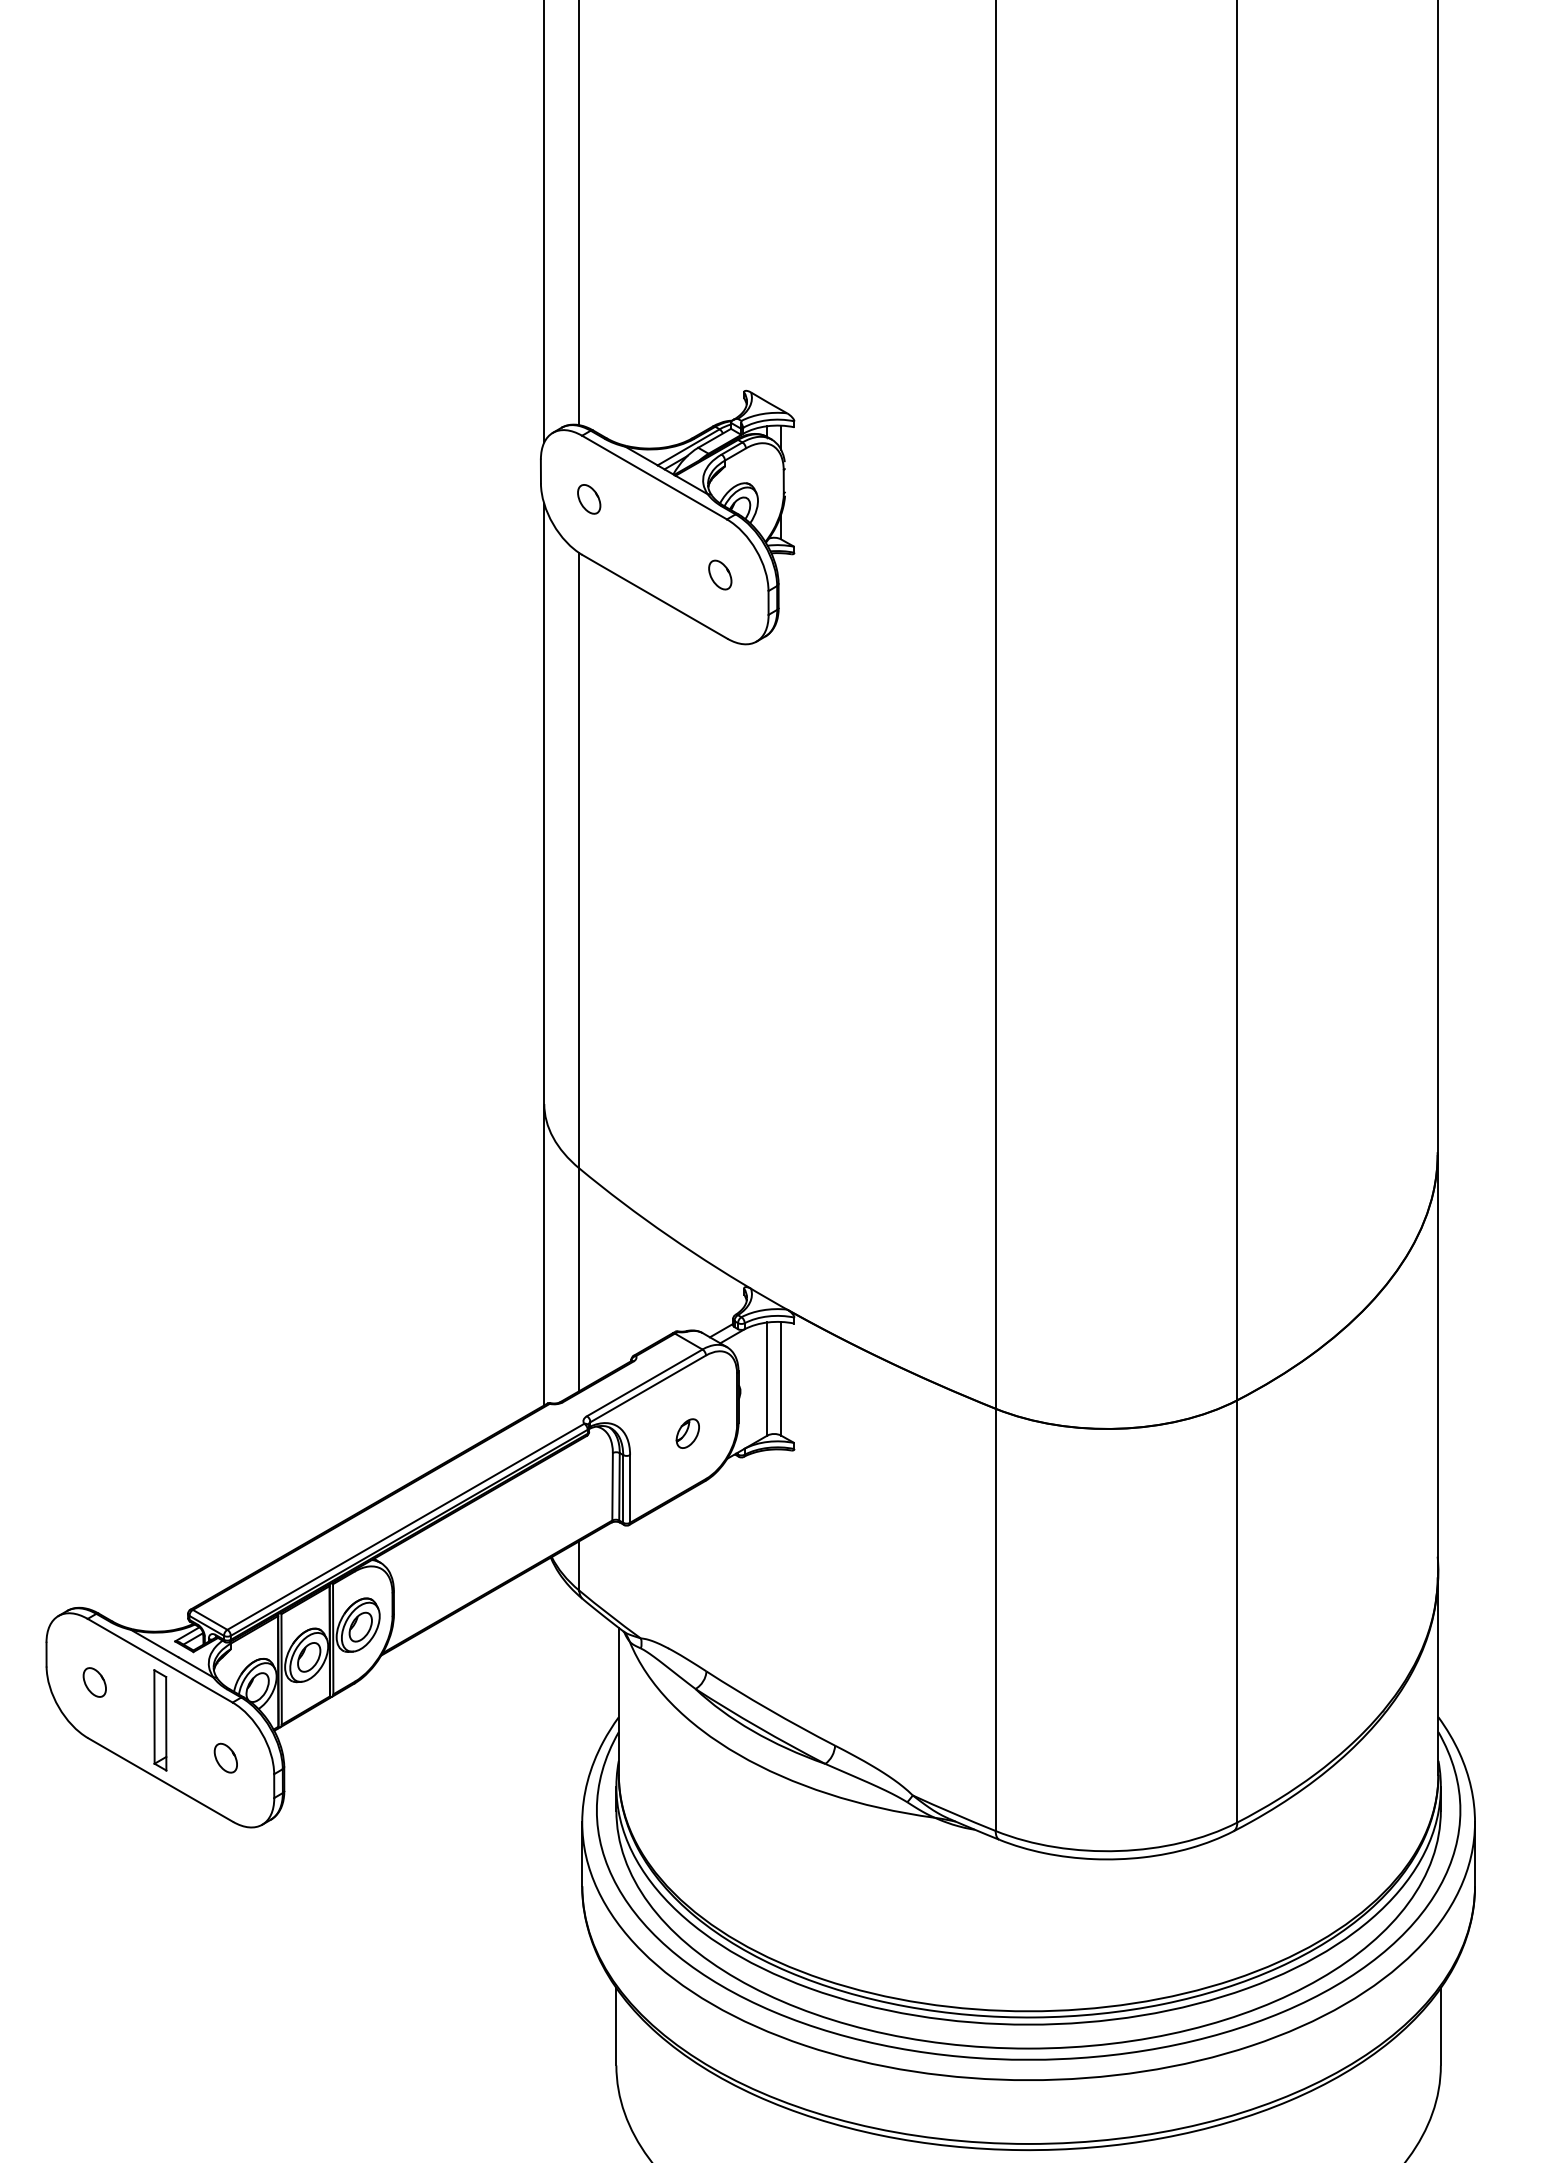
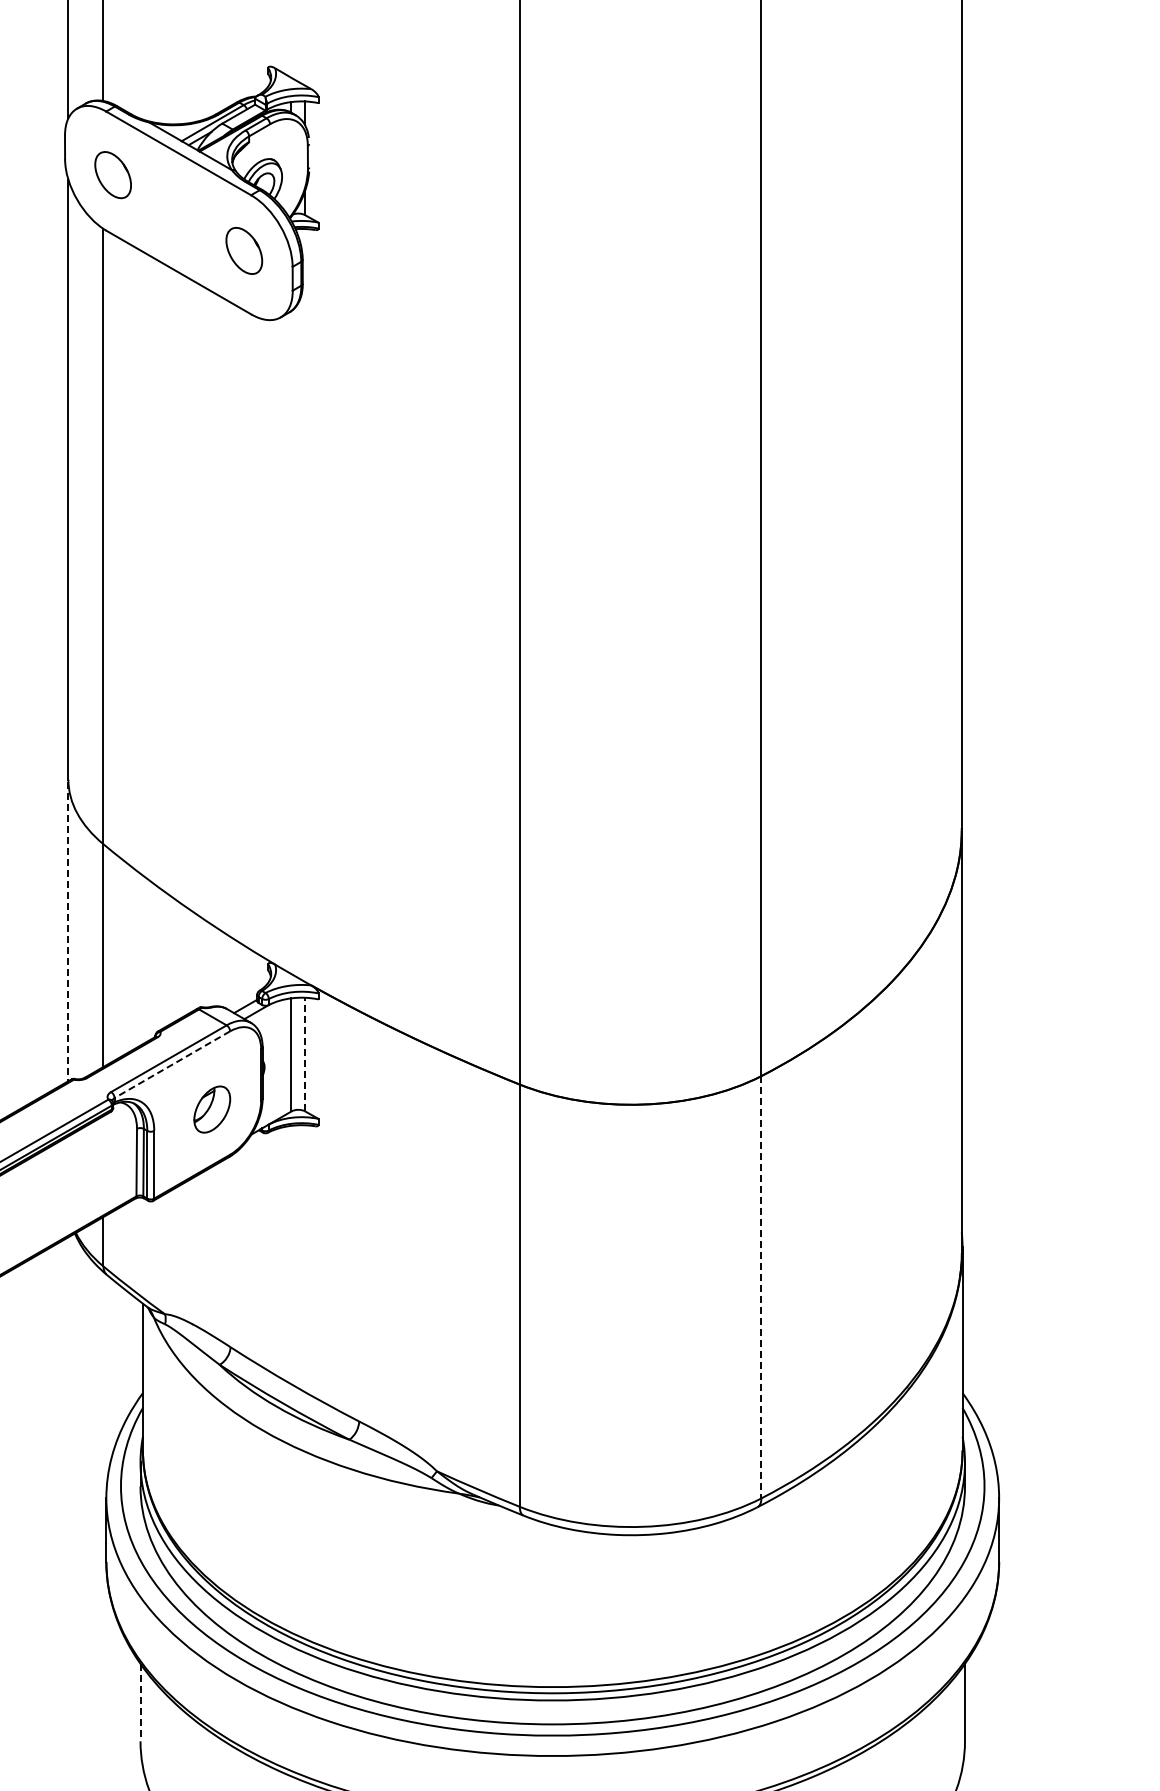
part: (589, 499) -> (113, 175), size x1.6
part: (720, 574) -> (244, 250), size x1.6
line: (544, 1255) -> (68, 931), solid -> dashed
line: (781, 1378) -> (305, 1054), solid -> dashed
line: (648, 1388) -> (172, 1064), solid -> dashed
part: (687, 1433) -> (211, 1109), size x1.6
line: (1237, 1611) -> (761, 1287), solid -> dashed
line: (616, 2026) -> (140, 1702), solid -> dashed

